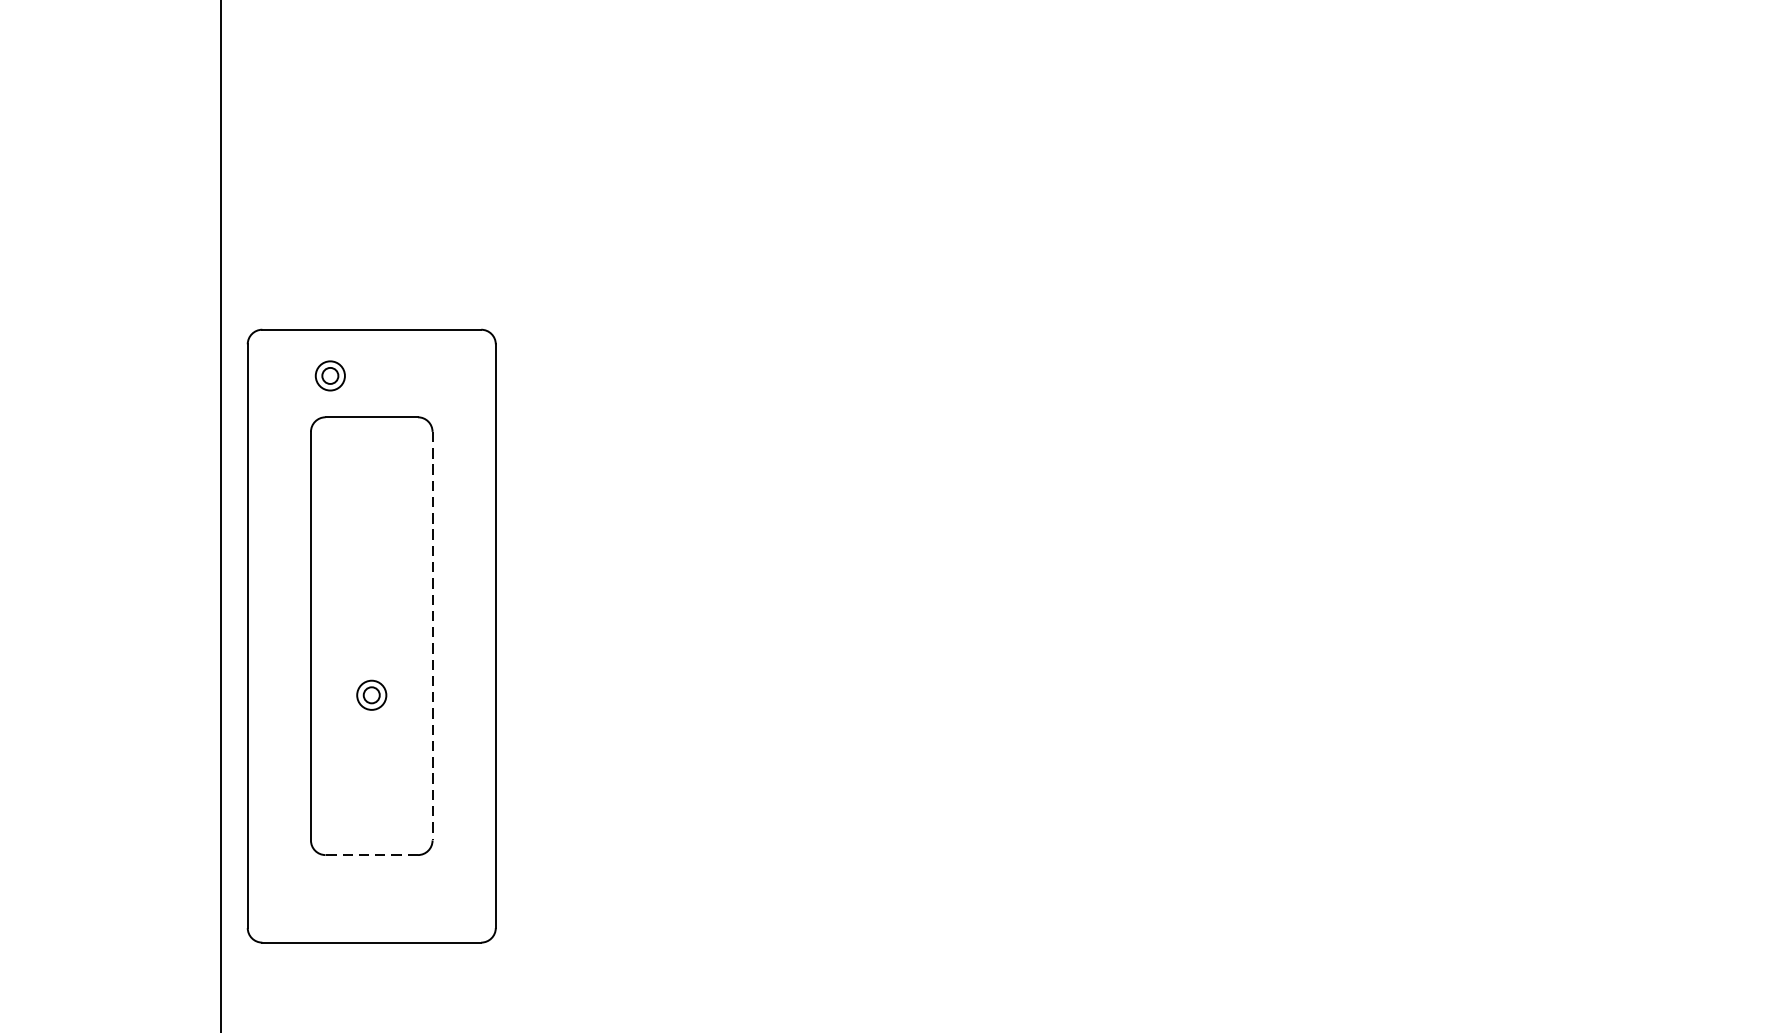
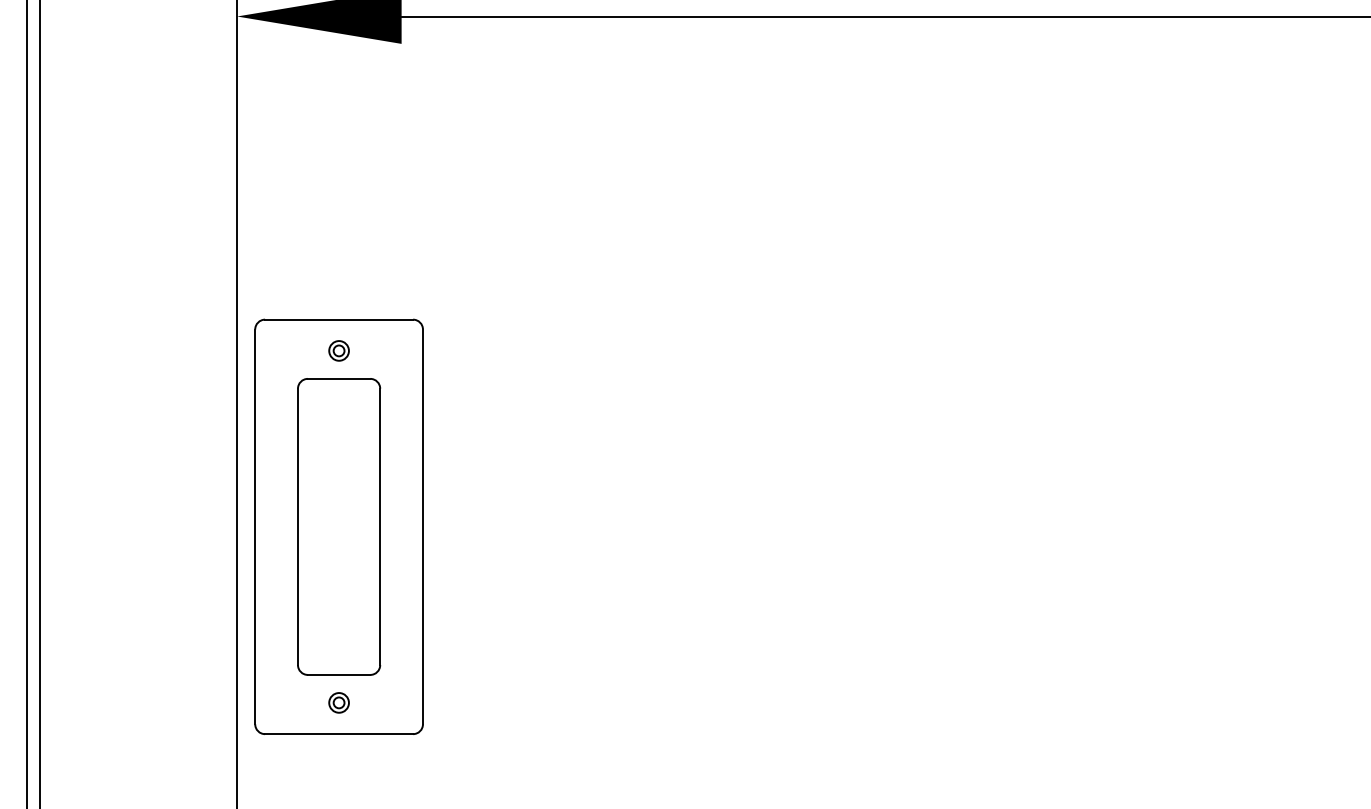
part: (329, 375) -> (338, 350), moved
line: (432, 637) -> (380, 527), dashed -> solid
part: (370, 694) -> (338, 702), moved
line: (370, 854) -> (338, 674), dashed -> solid

